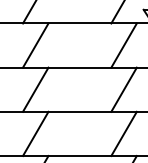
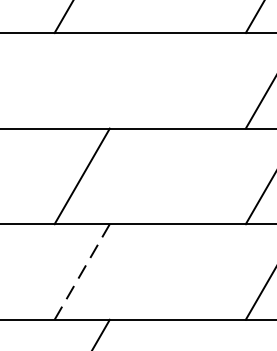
line: (35, 45) -> (81, 80), removed
line: (35, 133) -> (81, 271), solid -> dashed

